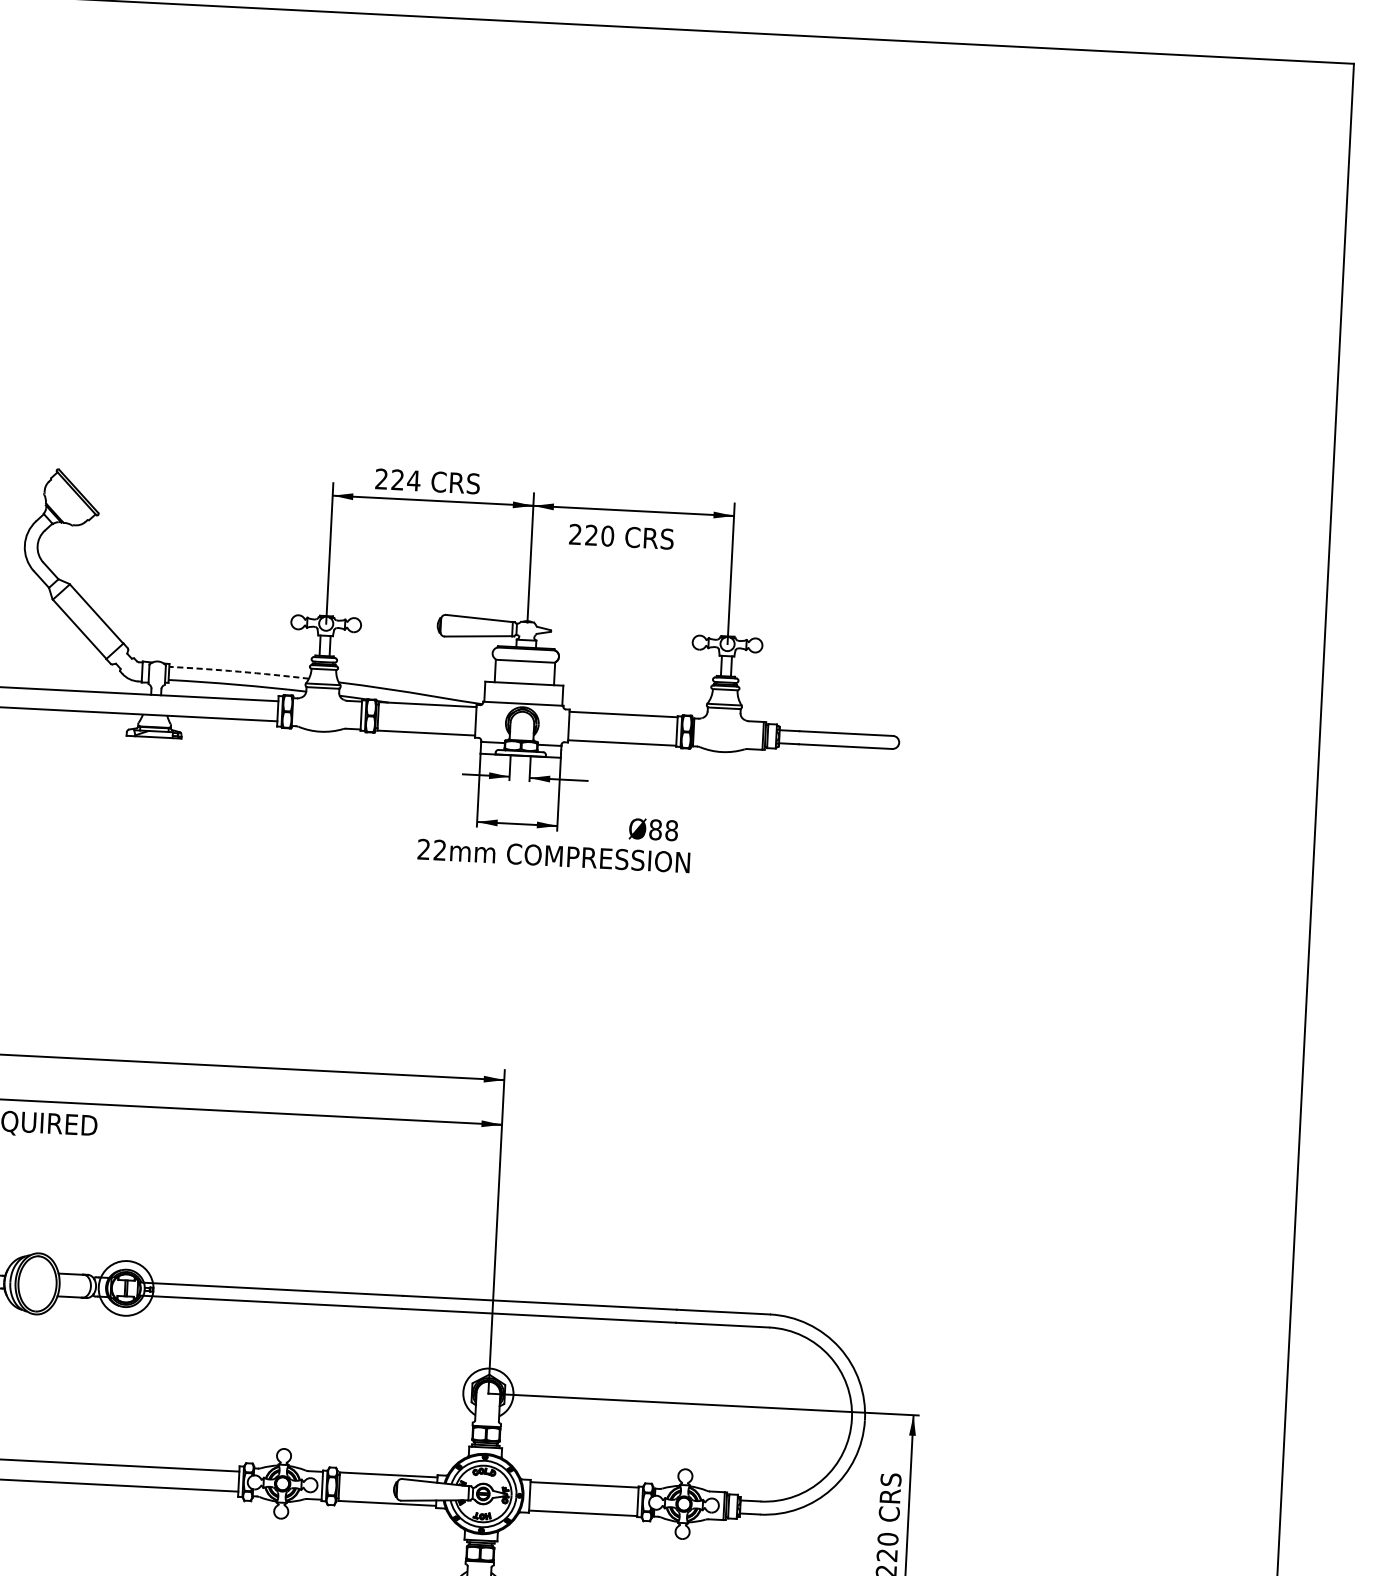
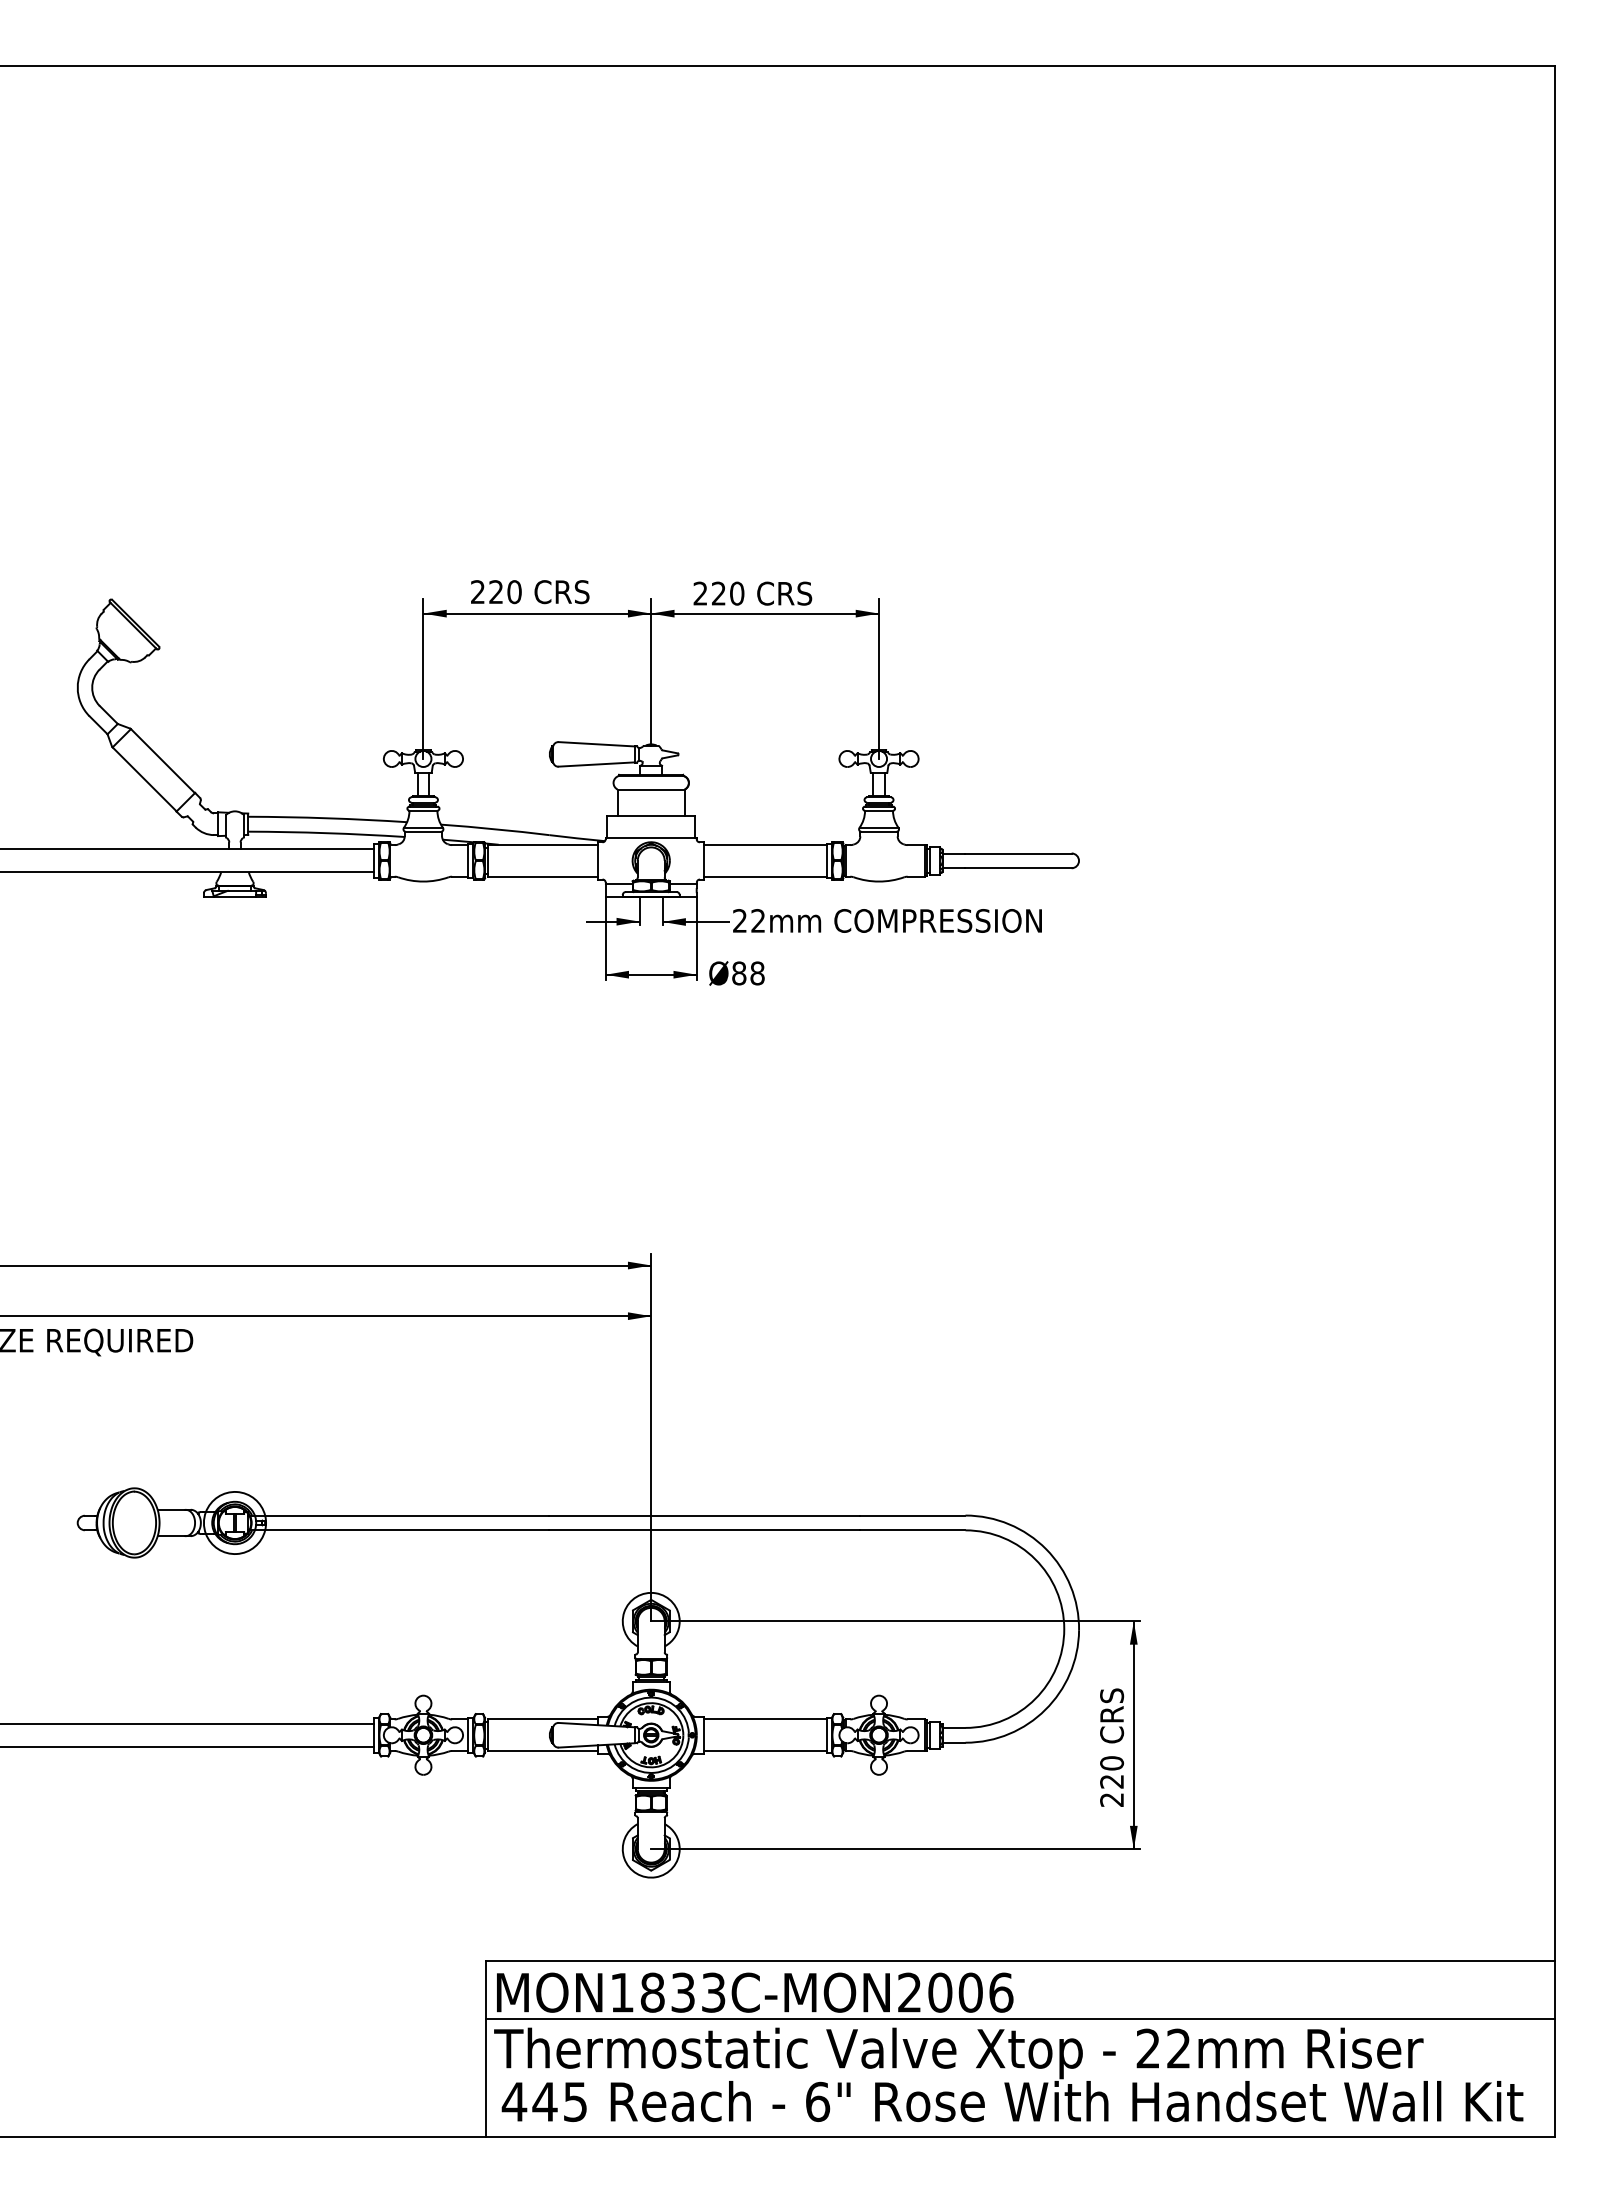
text: (413, 481) -> (514, 592), 224 -> 220
text: (621, 536) -> (752, 593), moved
arc: (239, 671) -> (327, 818), dashed -> solid
text: (653, 829) -> (736, 973), moved
text: (553, 855) -> (887, 920), moved

